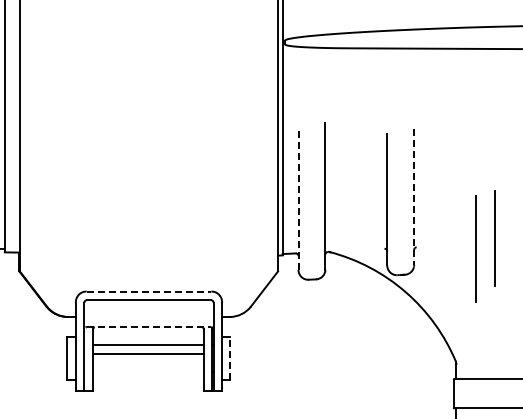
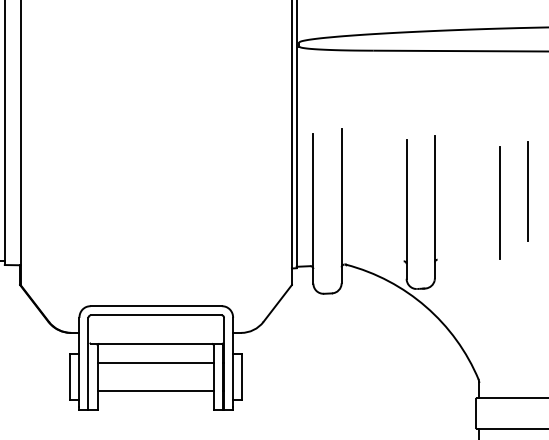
line: (414, 197) -> (435, 207), dashed -> solid
line: (298, 198) -> (313, 208), dashed -> solid
line: (494, 238) -> (527, 191), moved
line: (475, 248) -> (499, 202), moved
line: (149, 291) -> (156, 306), dashed -> solid
line: (149, 327) -> (156, 343), dashed -> solid
line: (148, 354) -> (155, 391), moved
line: (230, 358) -> (241, 376), dashed -> solid

